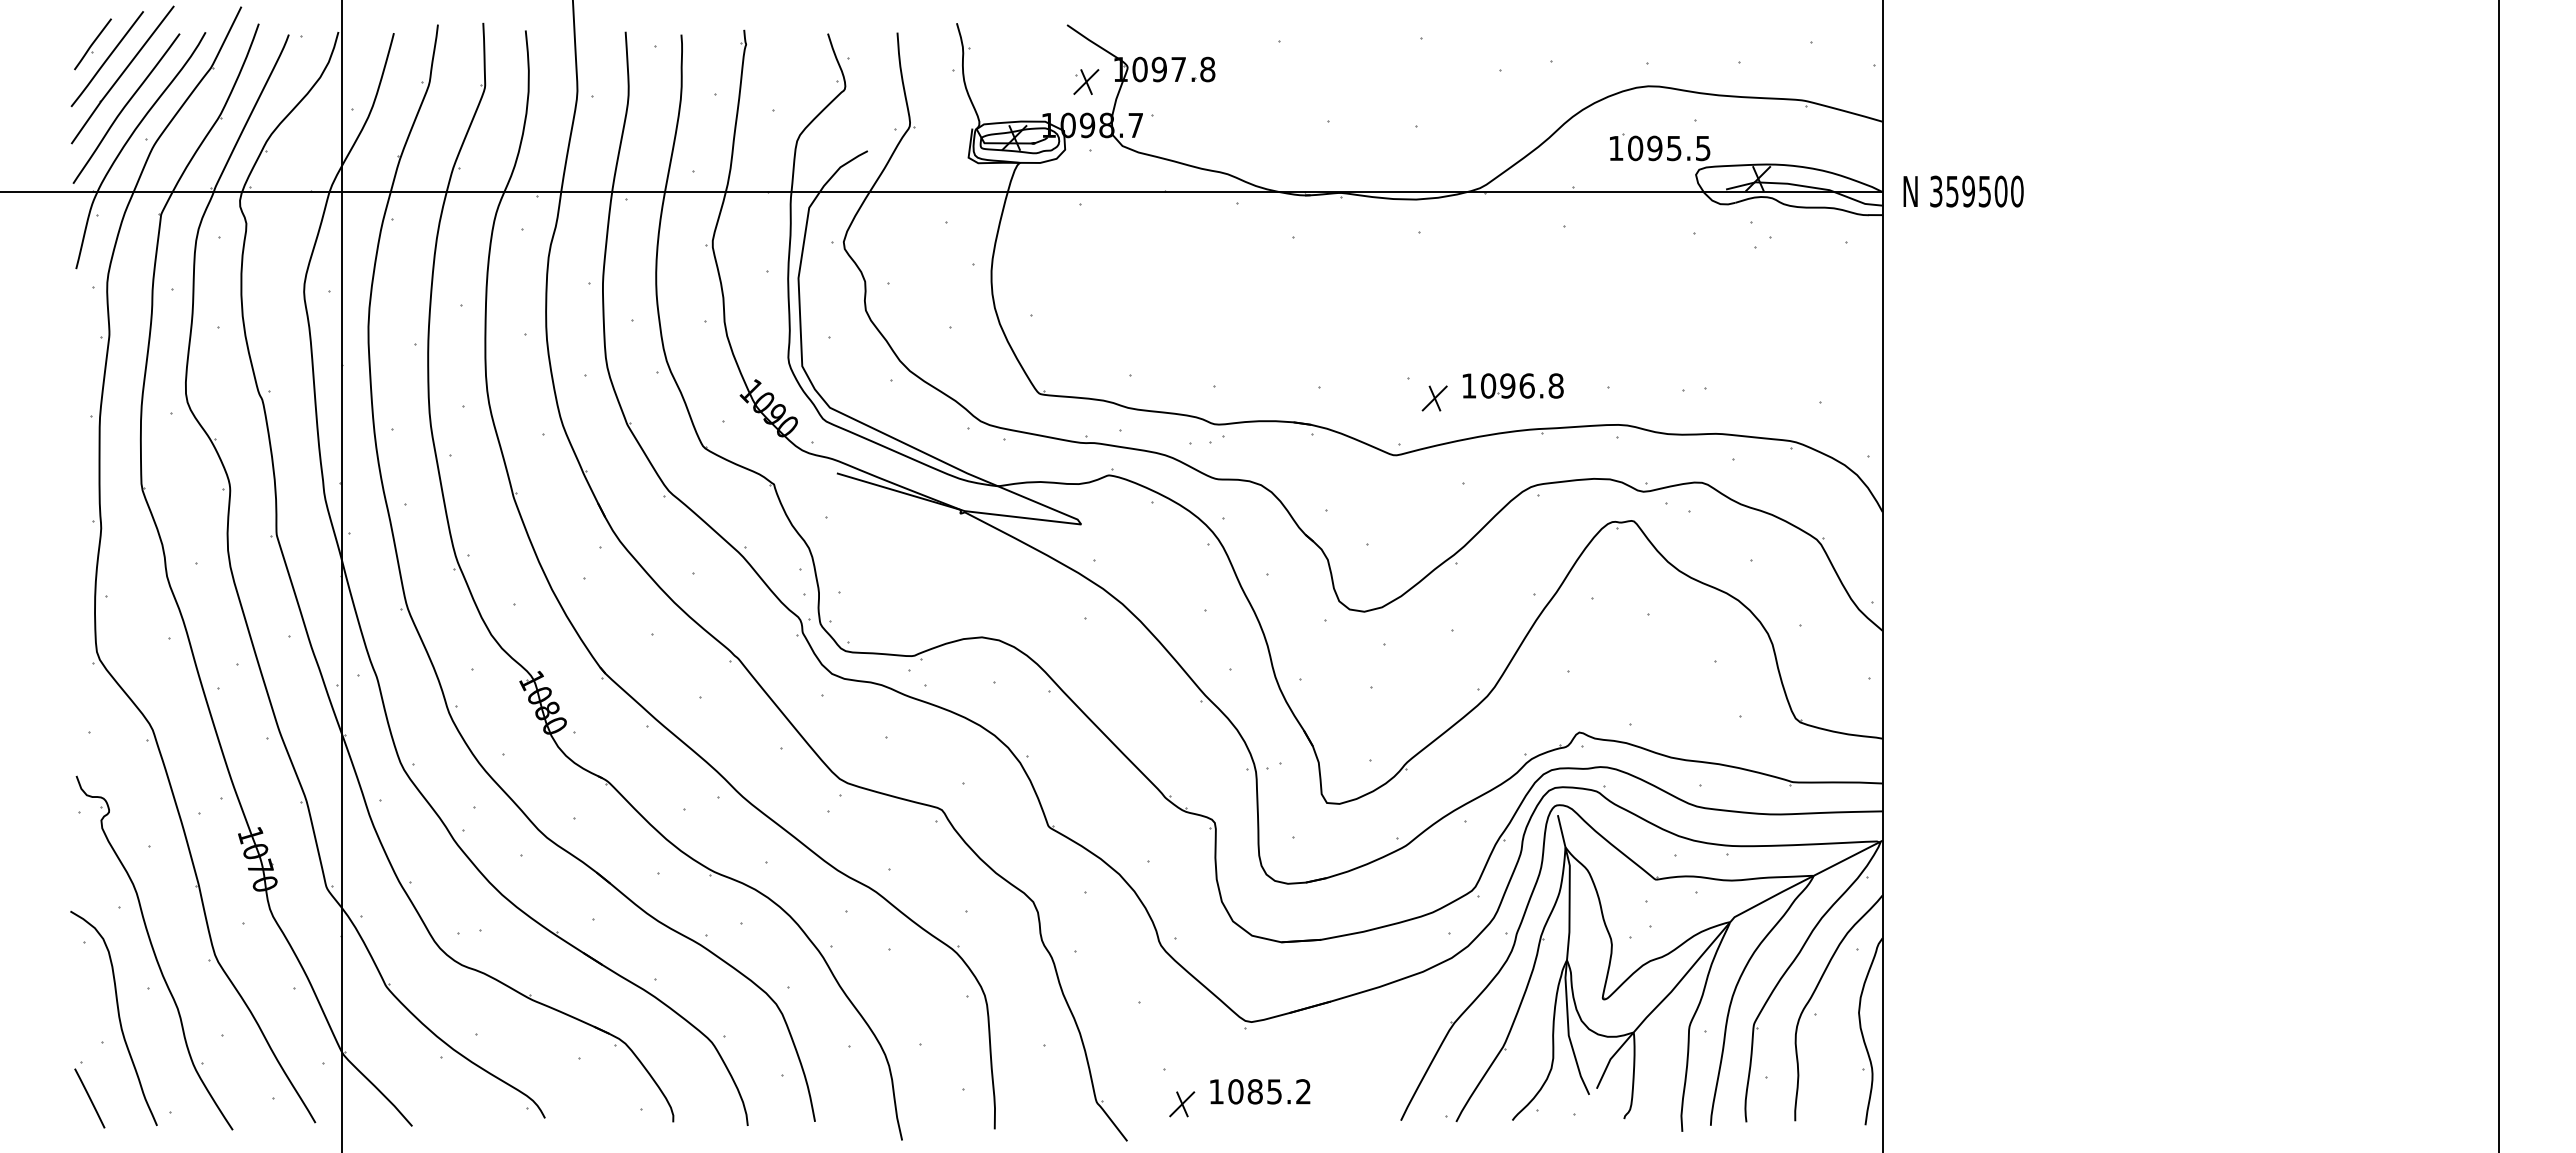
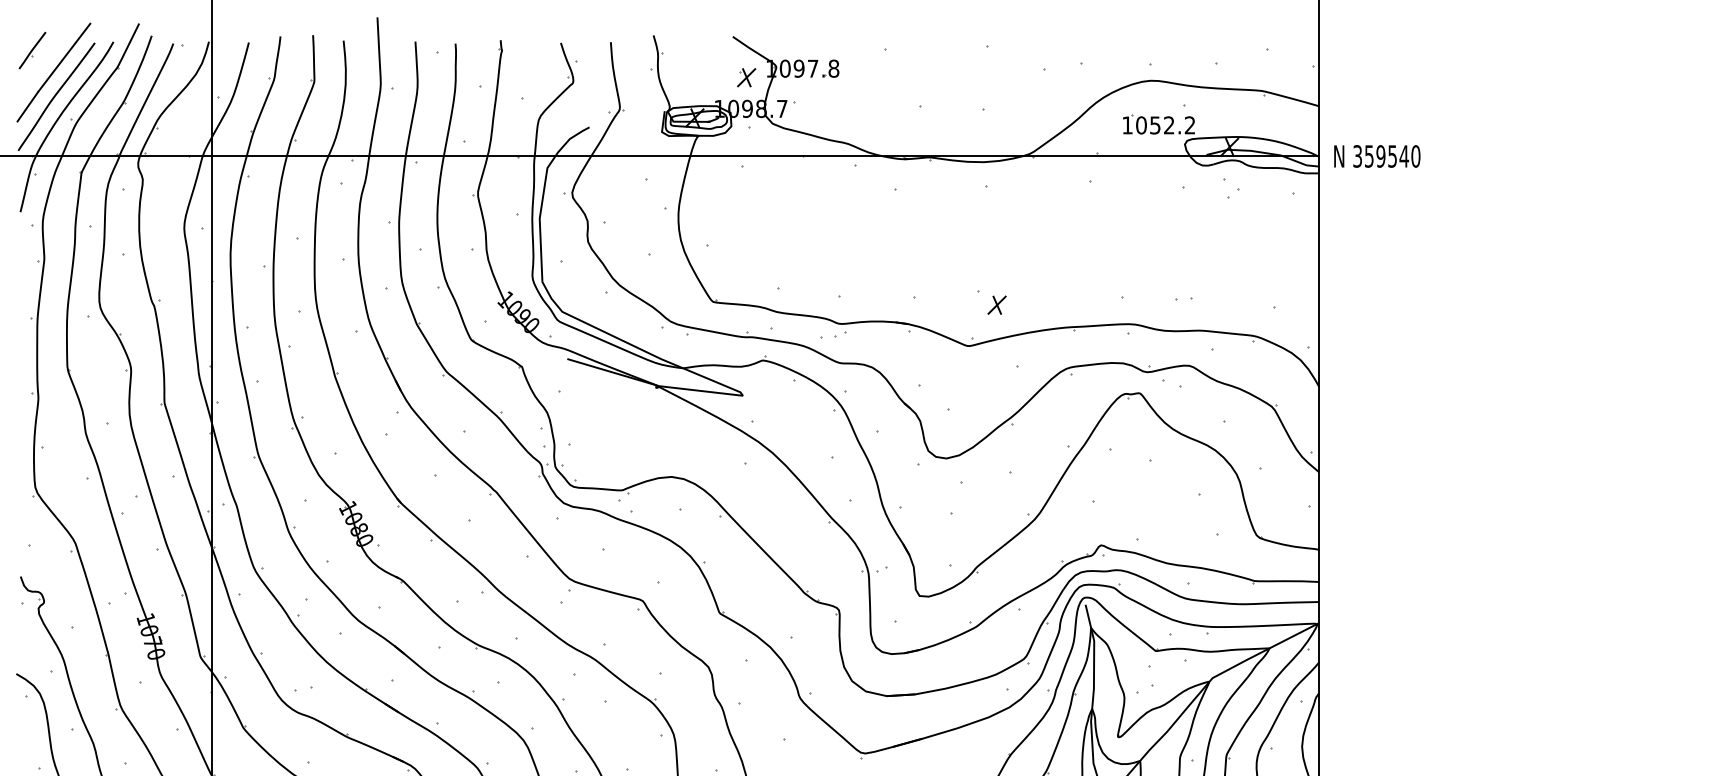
line: (106, 59) -> (42, 61), removed
text: (1678, 148) -> (1172, 125), 1095.5 -> 1052.2
text: (2000, 191) -> (1403, 156), 359500 -> 359540
part: (1512, 385) -> (1053, 295), removed

